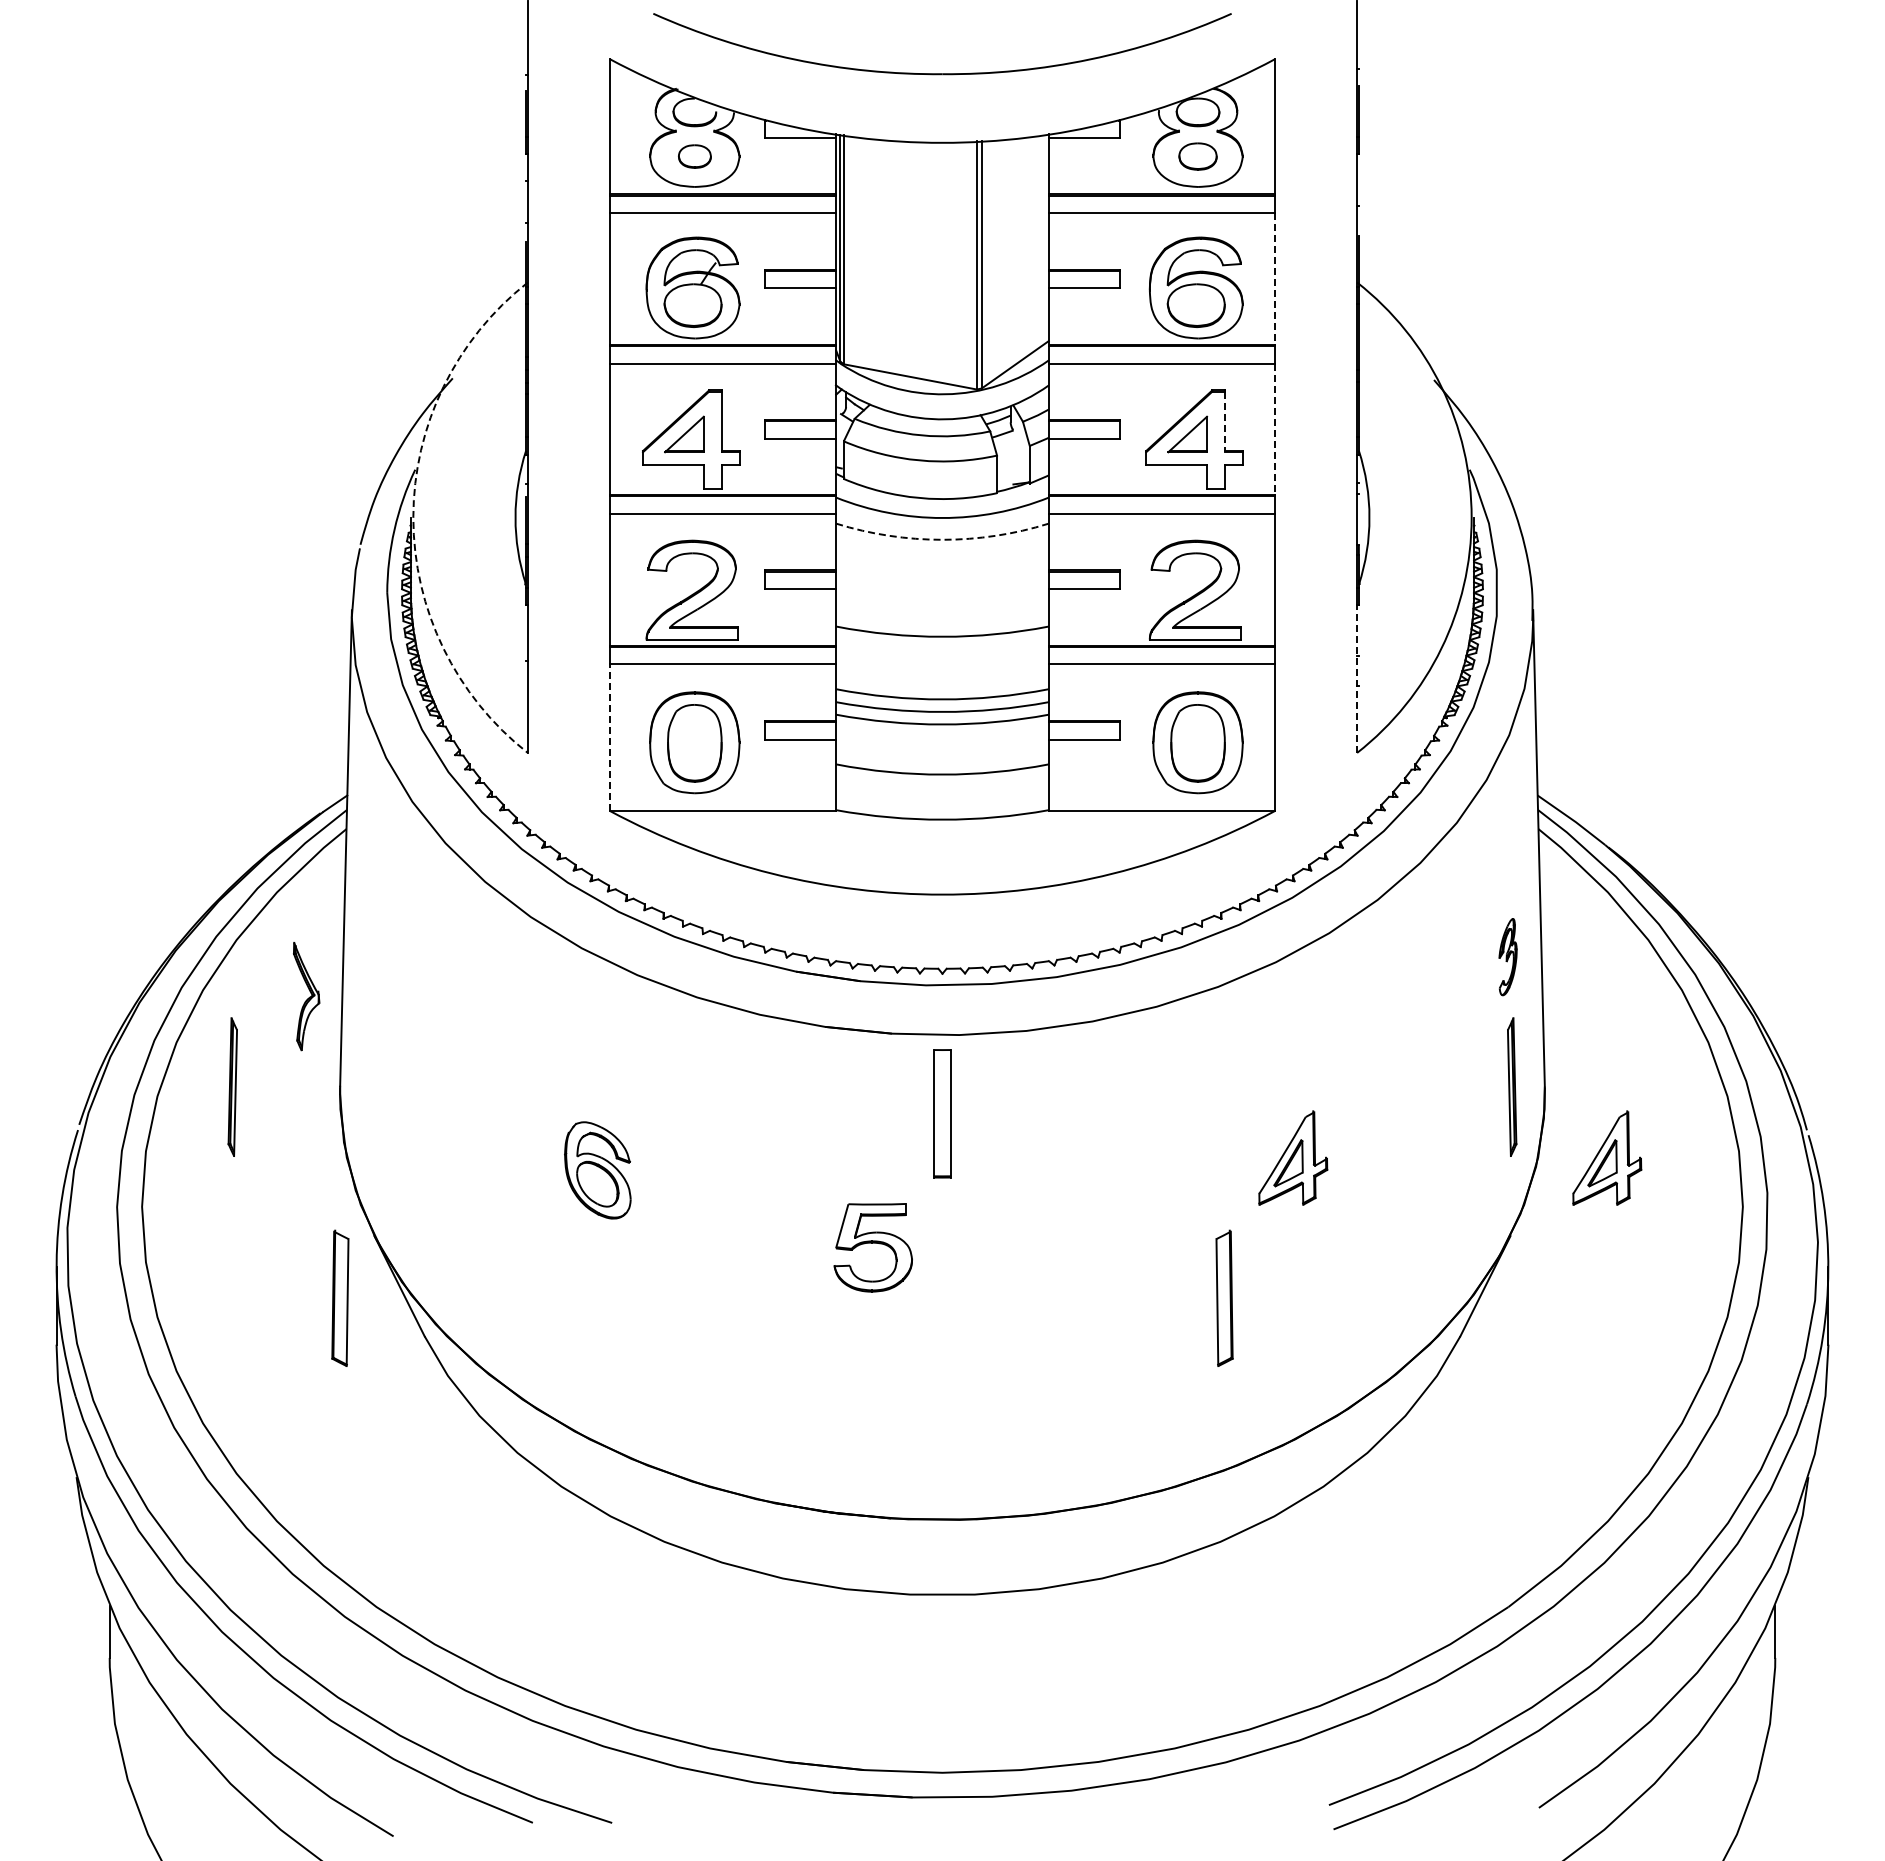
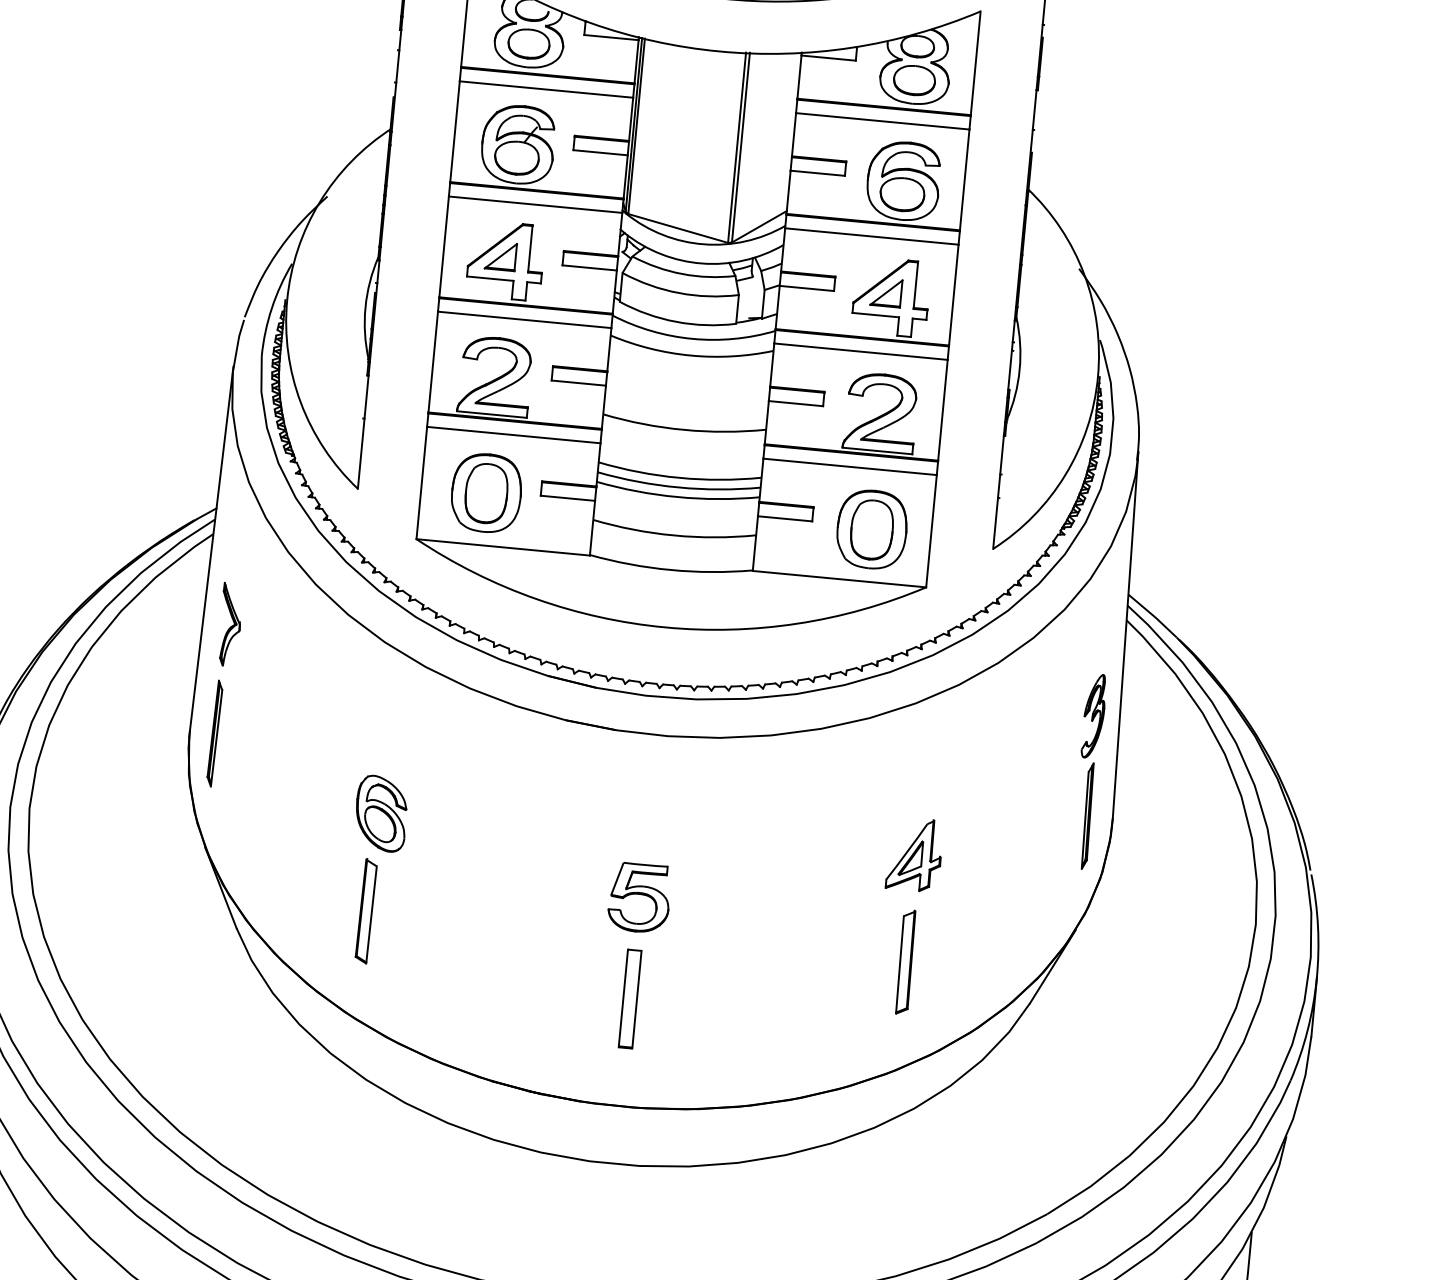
part: (694, 156) -> (528, 43), size x1.67
part: (1197, 156) -> (914, 80), size x1.43
line: (1275, 279) -> (964, 180), dashed -> solid
line: (1224, 422) -> (915, 286), dashed -> solid
line: (1275, 429) -> (954, 295), dashed -> solid
arc: (413, 517) -> (287, 300), dashed -> solid
arc: (942, 539) -> (691, 355), dashed -> solid
line: (1357, 679) -> (998, 492), dashed -> solid
line: (609, 737) -> (421, 482), dashed -> solid
part: (1507, 956) -> (1093, 715), size x1.43
part: (306, 996) -> (230, 624), moved
part: (232, 1086) -> (214, 733), moved
part: (942, 1113) -> (630, 998), moved
part: (1607, 1157) -> (1155, 876), removed
part: (872, 1247) -> (638, 897), moved
part: (340, 1297) -> (366, 910), moved
part: (1224, 1297) -> (905, 961), moved

